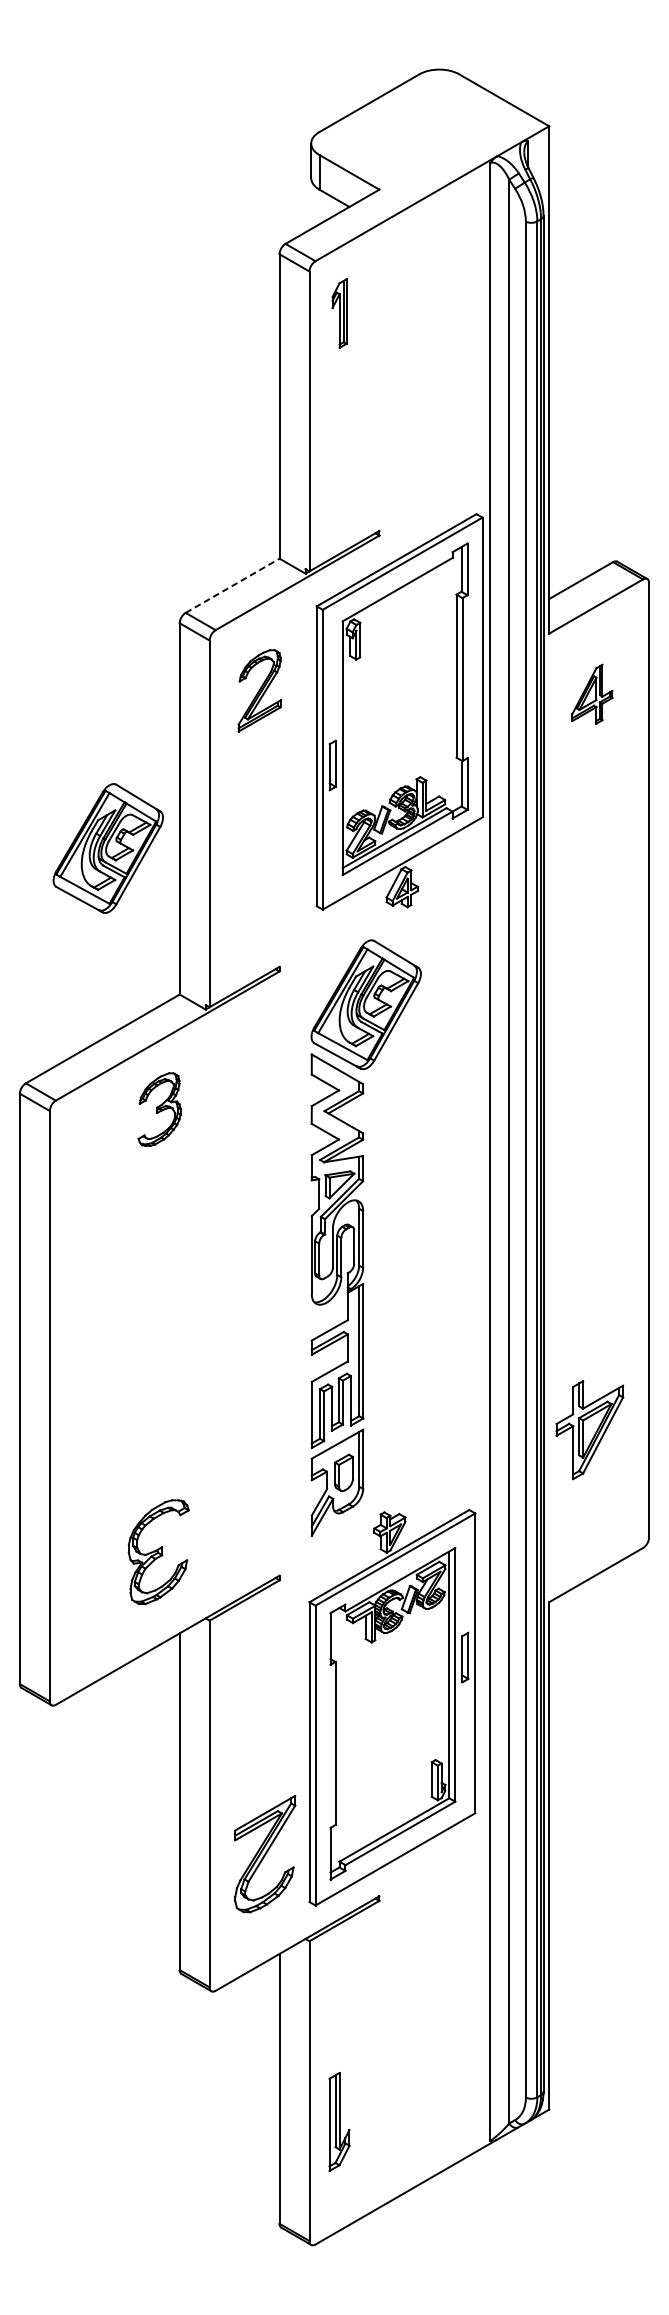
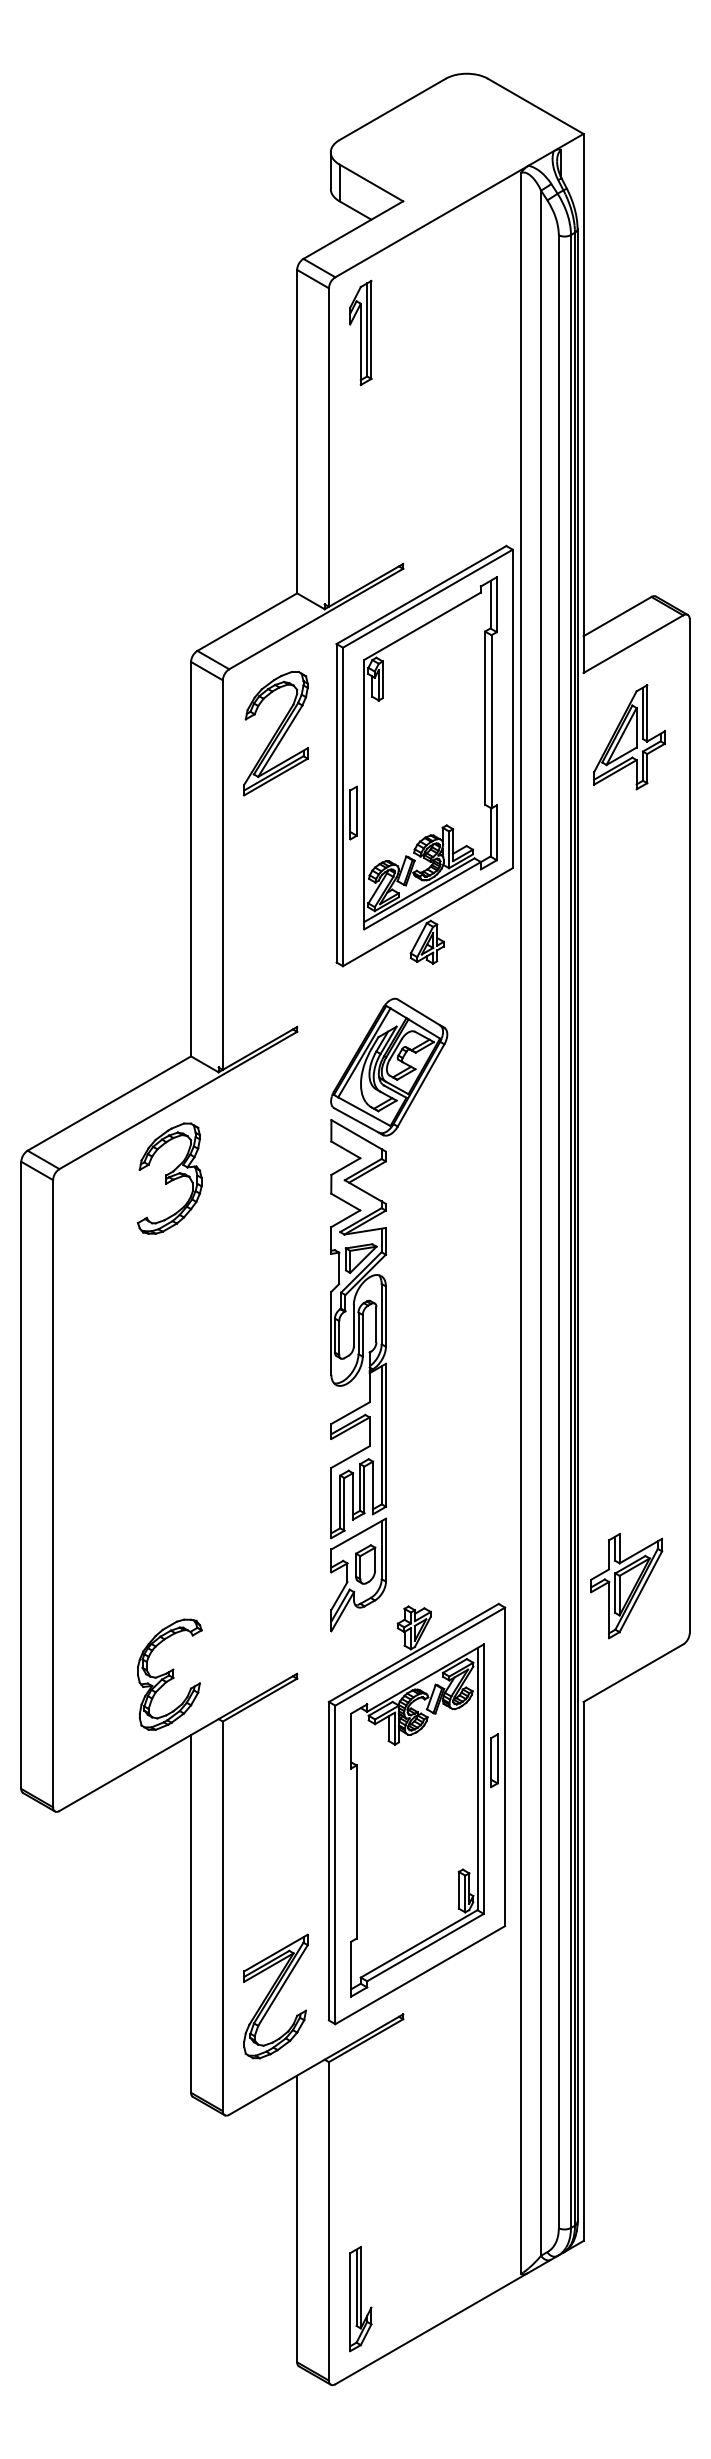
part: (339, 313) -> (360, 332), size x1.43
line: (232, 586) -> (247, 622), dashed -> solid
part: (259, 690) -> (275, 733), size x1.43
part: (592, 694) -> (629, 737), size x1.67
part: (108, 847) -> (115, 900), removed
part: (159, 1109) -> (169, 1178), size x1.43
part: (589, 1430) -> (626, 1586), moved
part: (158, 1551) -> (169, 1674), moved
part: (264, 1854) -> (275, 1996), moved
part: (339, 2122) -> (360, 2299), moved

